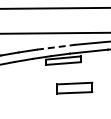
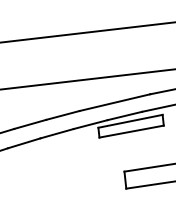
line: (56, 47) -> (115, 103), dashed -> solid

